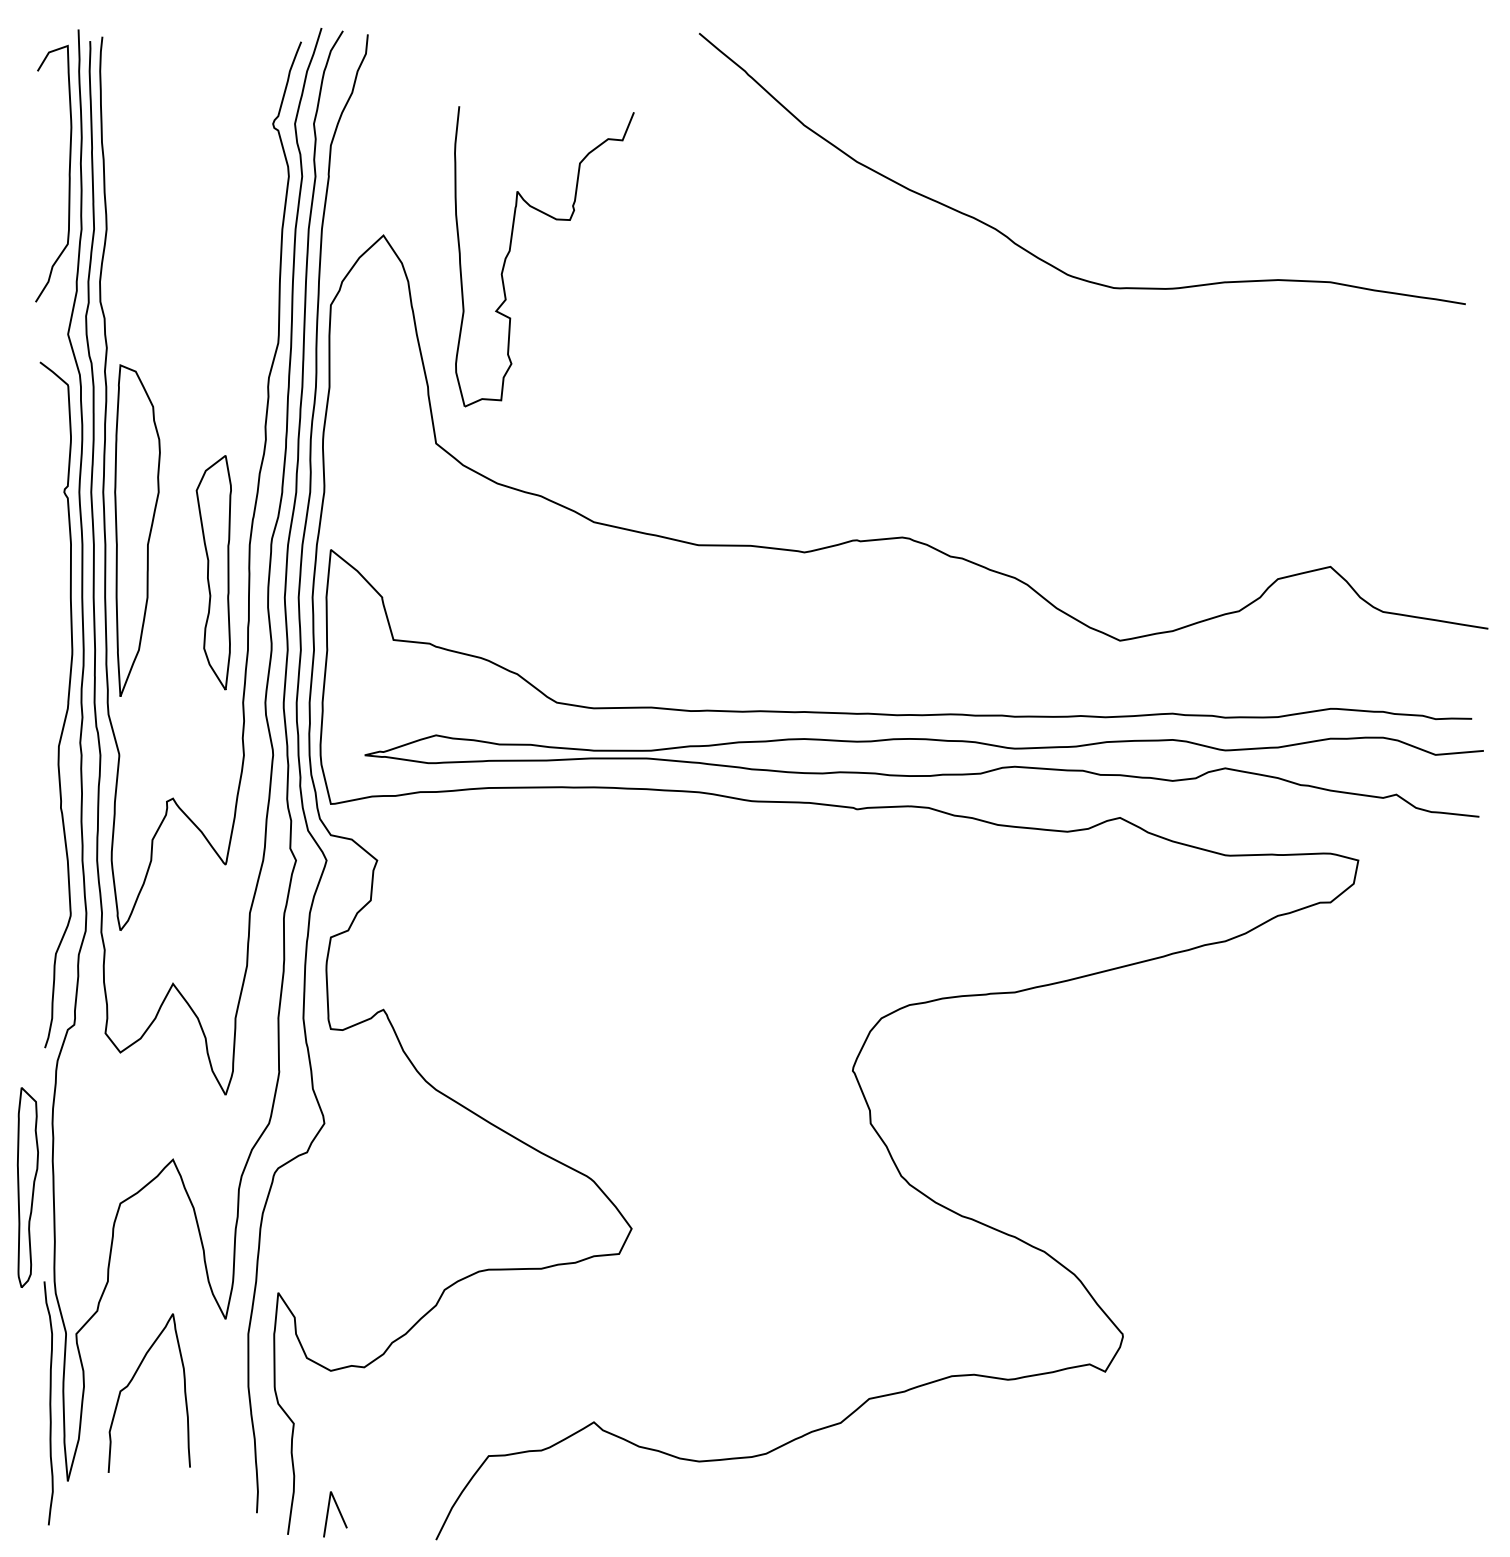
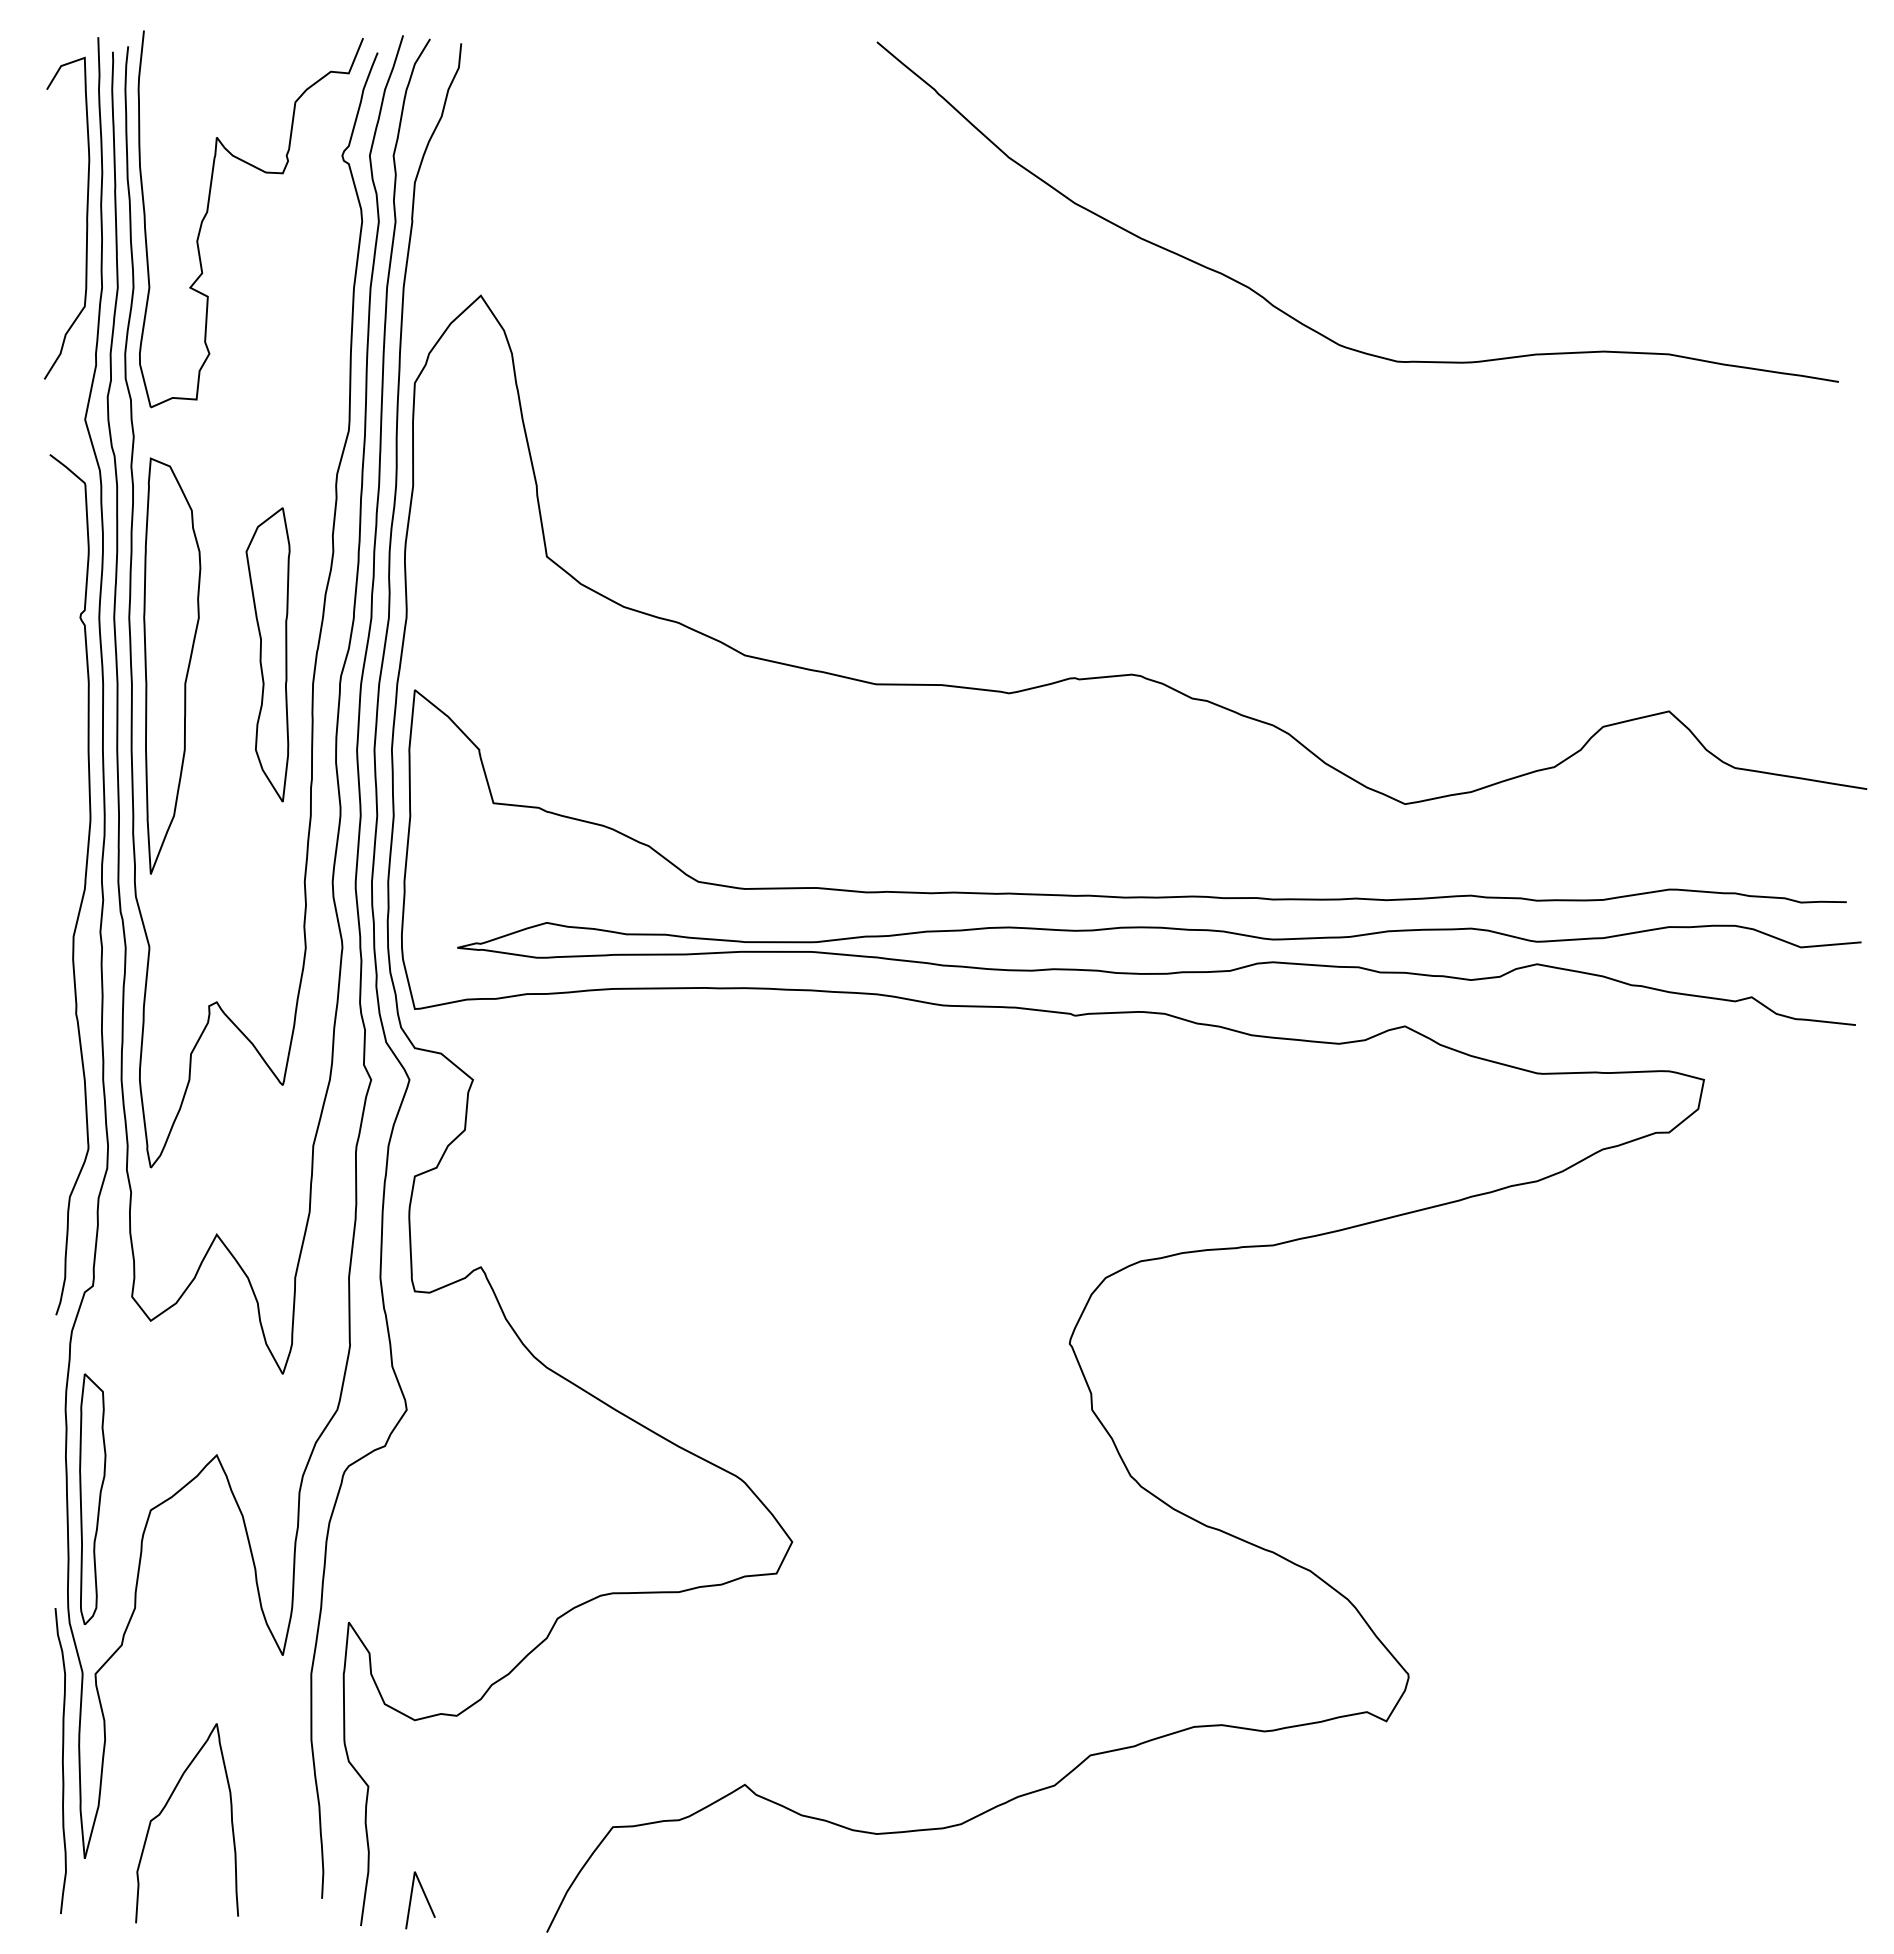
part: (510, 250) -> (208, 211), moved
part: (213, 572) -> (267, 654), moved
part: (27, 1187) -> (92, 1499), moved
curve: (132, 1380) -> (165, 1807), moved

